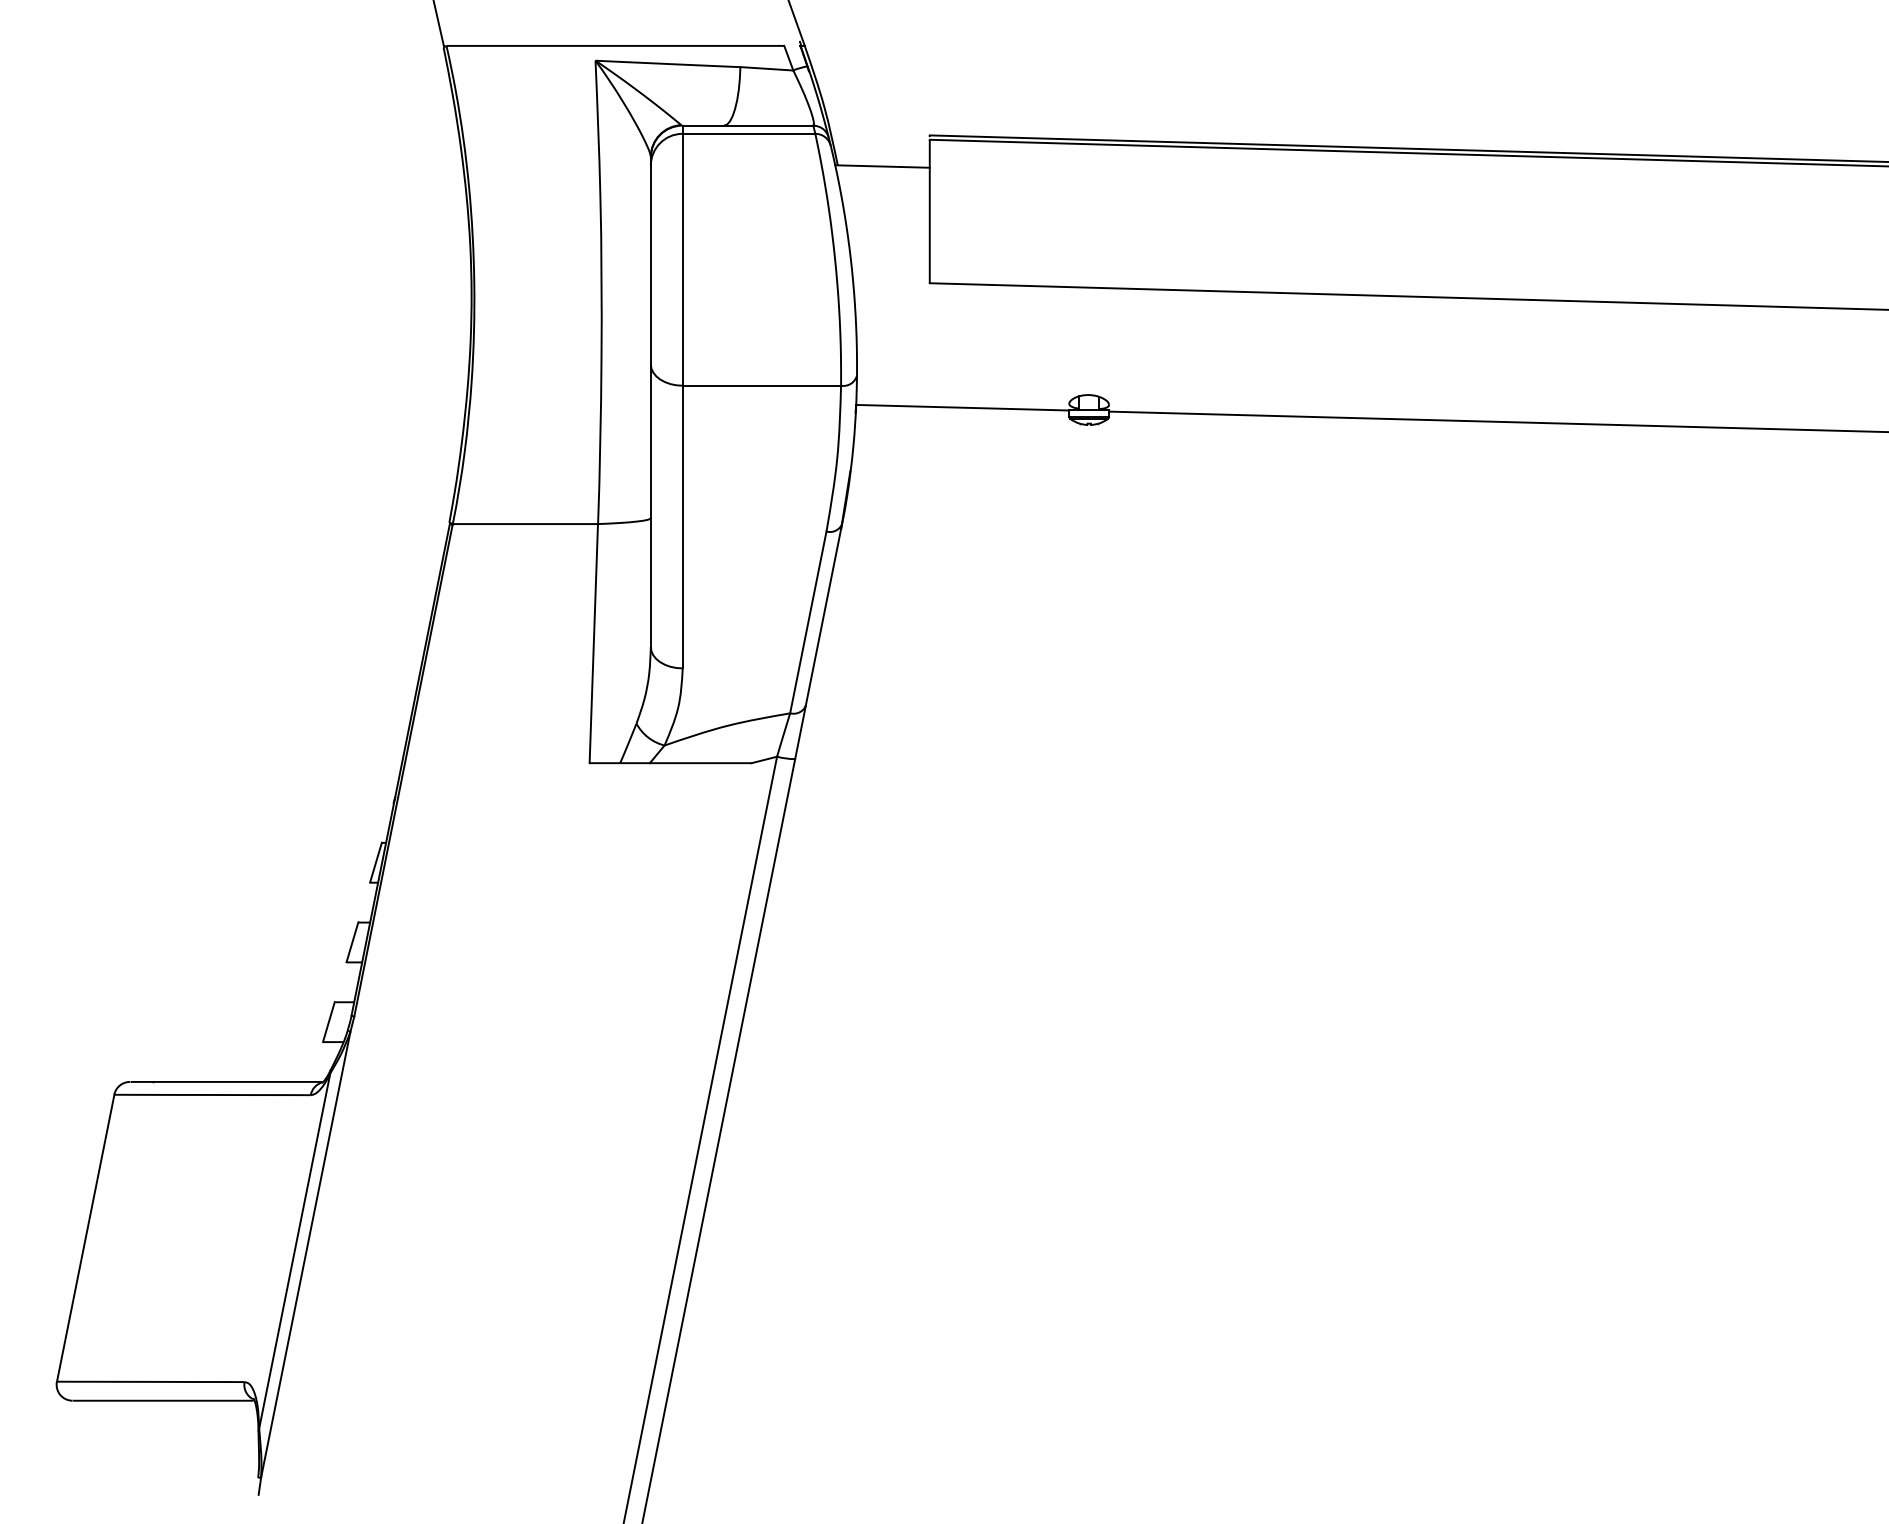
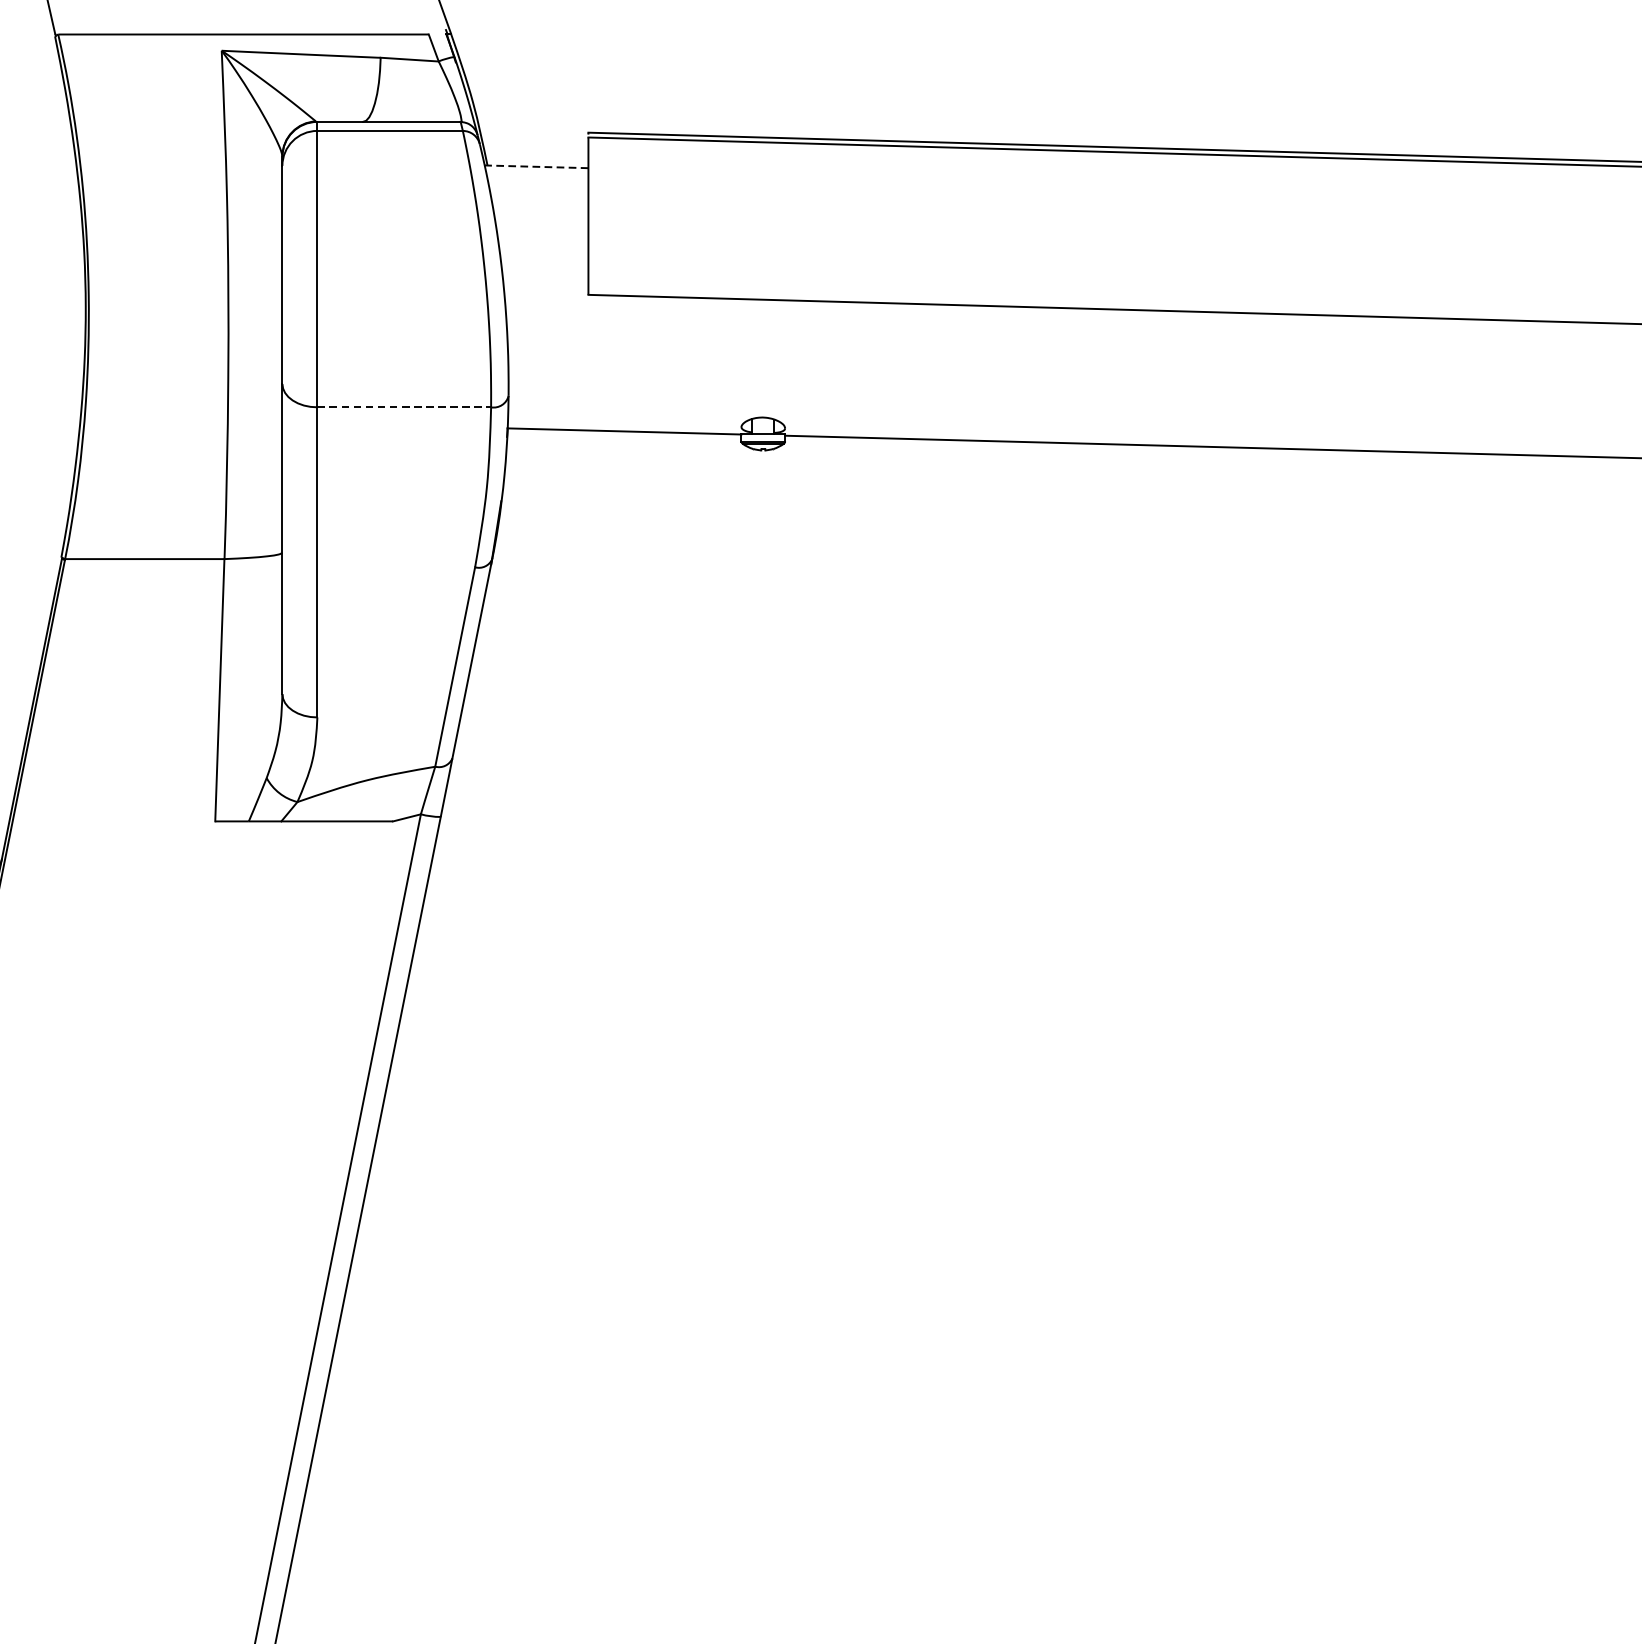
line: (882, 166) -> (536, 166), solid -> dashed
line: (762, 385) -> (404, 407), solid -> dashed

